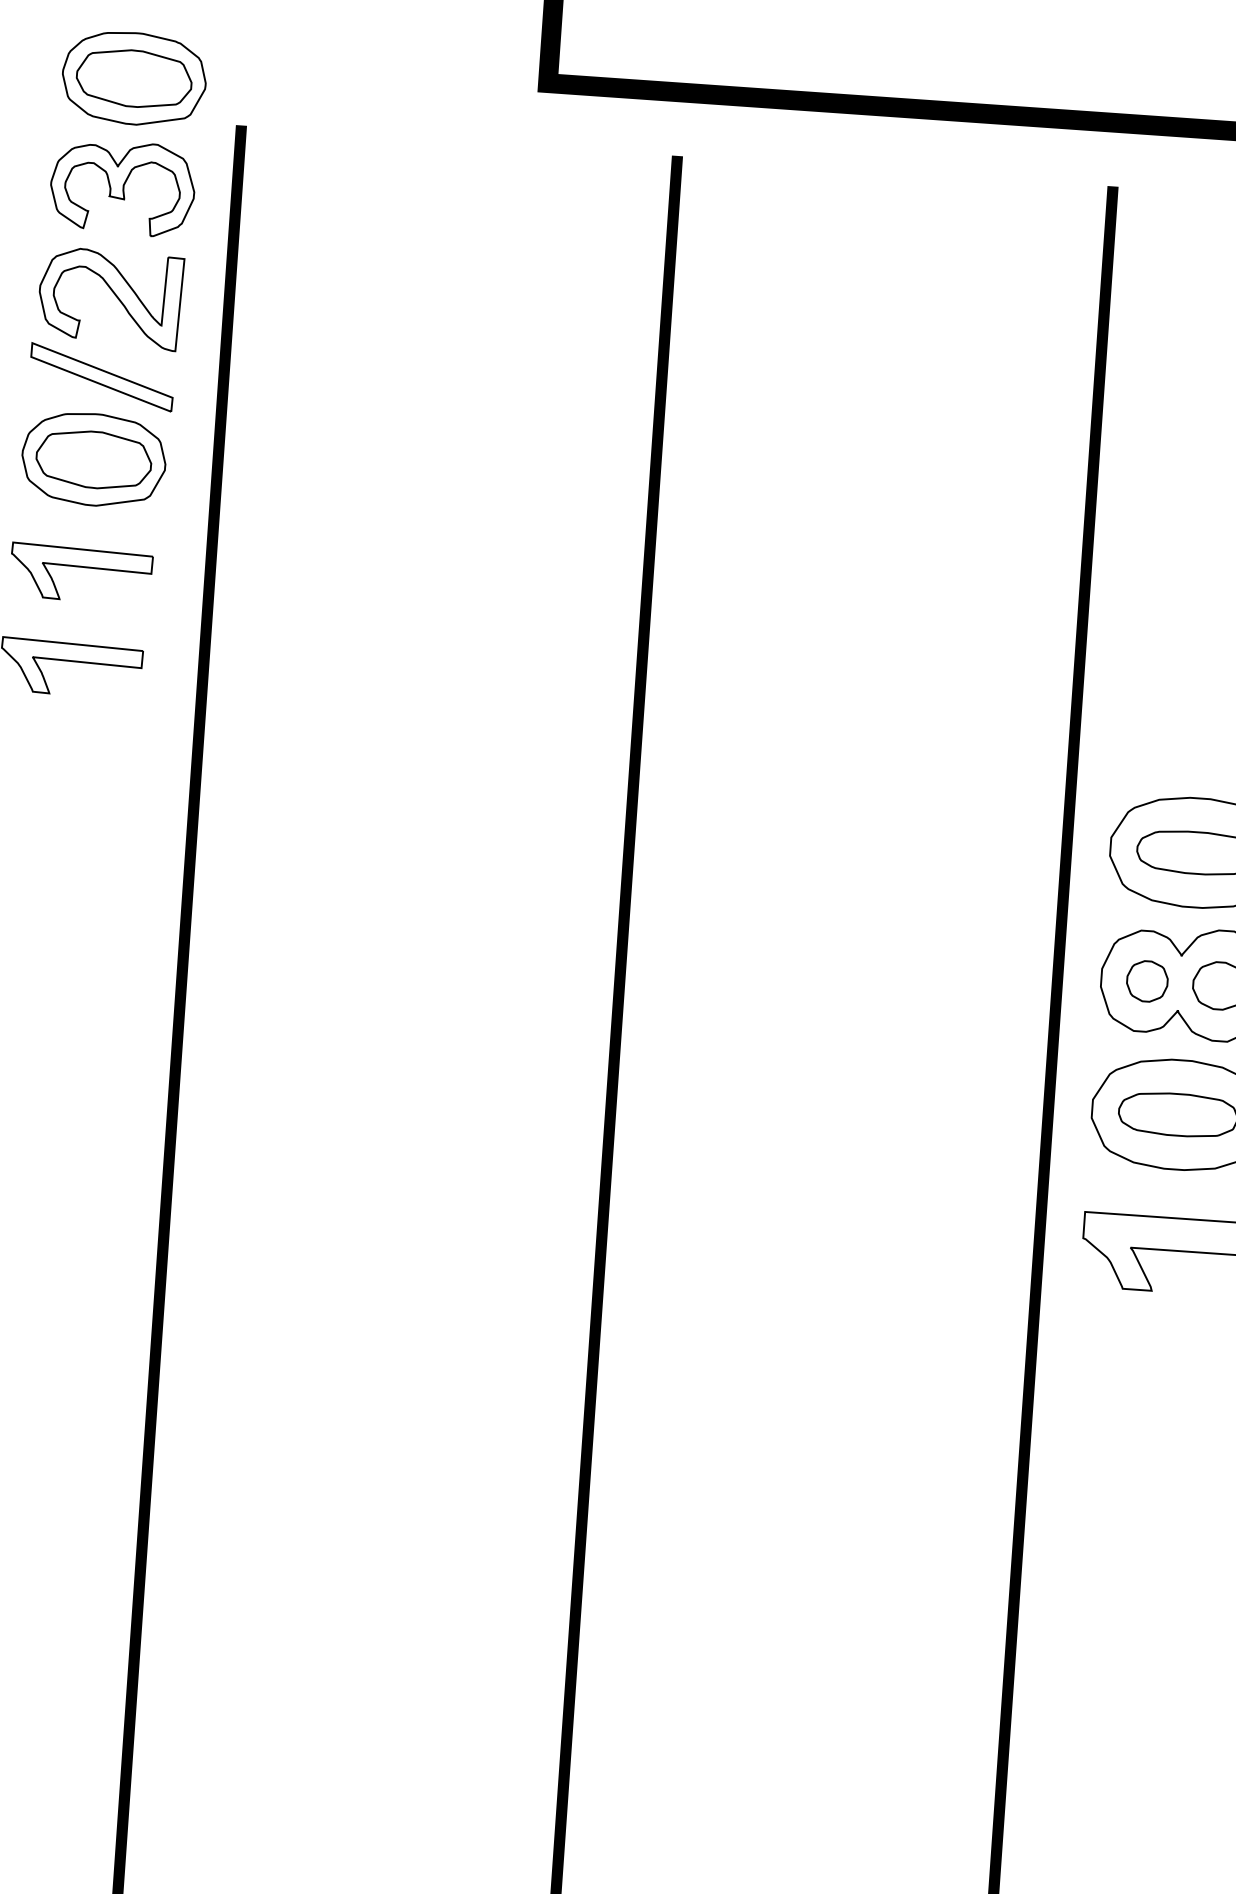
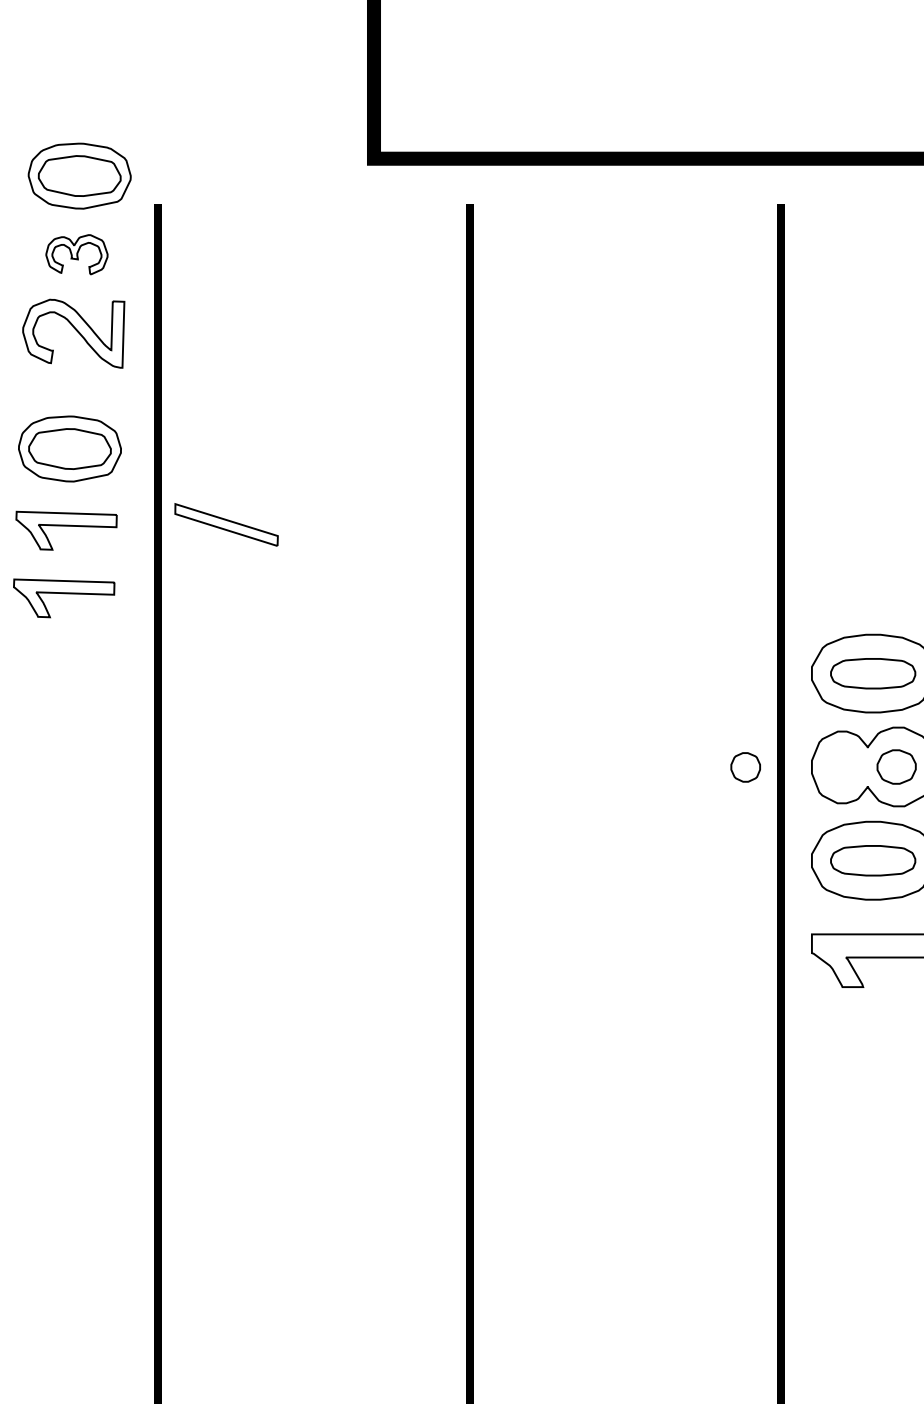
part: (122, 188) -> (76, 254), size x0.6
part: (101, 376) -> (226, 524), moved
part: (1147, 981) -> (745, 767), moved

